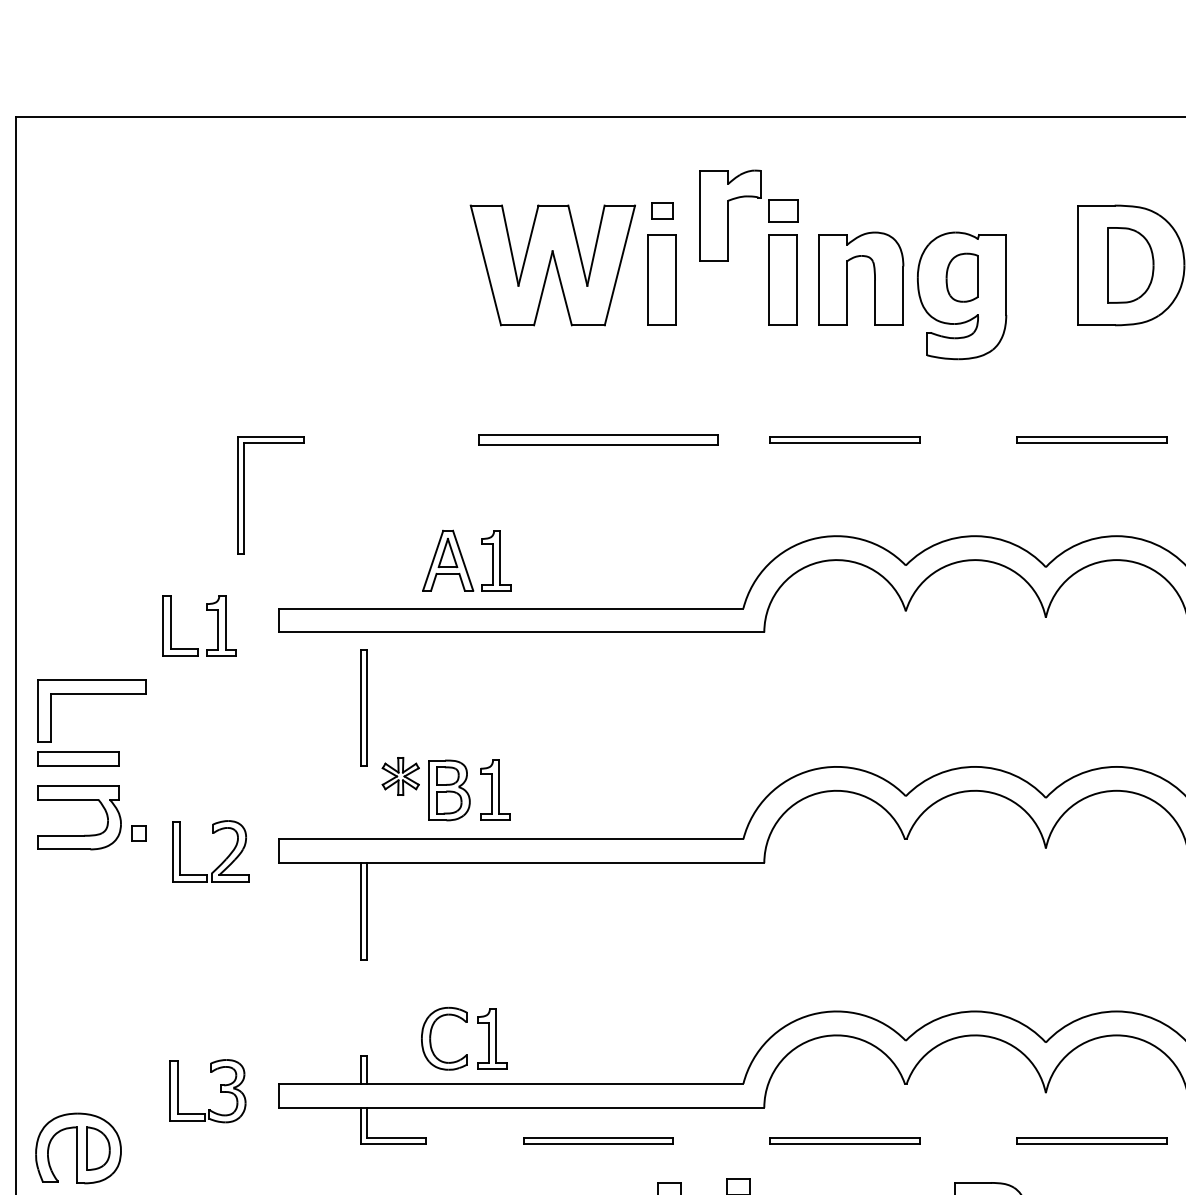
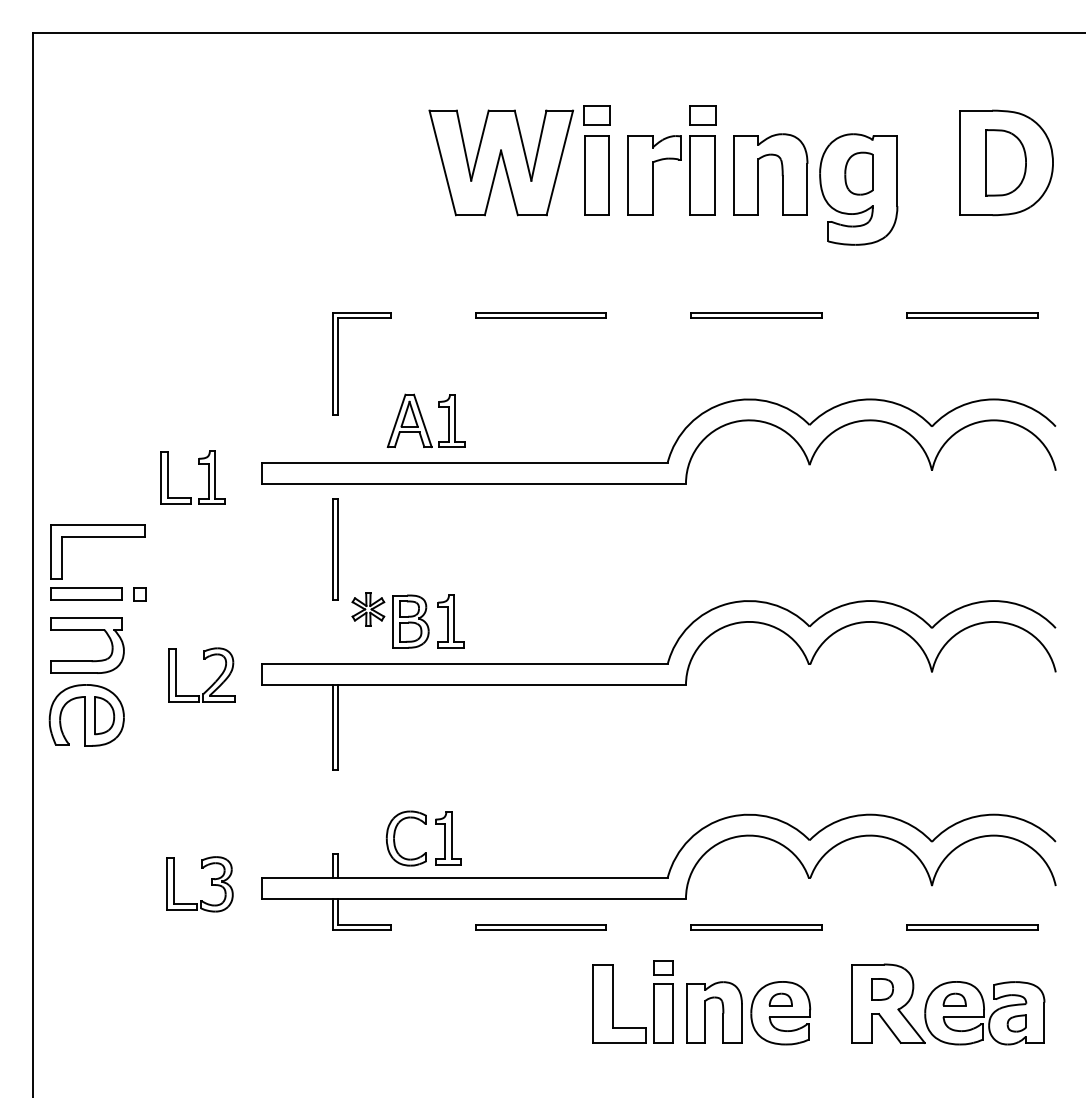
part: (661, 211) -> (596, 115), size x1.43
part: (730, 215) -> (654, 175), moved
part: (597, 440) -> (540, 315), size x0.62
part: (244, 495) -> (338, 363), moved
part: (138, 833) -> (139, 594), moved
part: (78, 1148) -> (86, 715), moved

